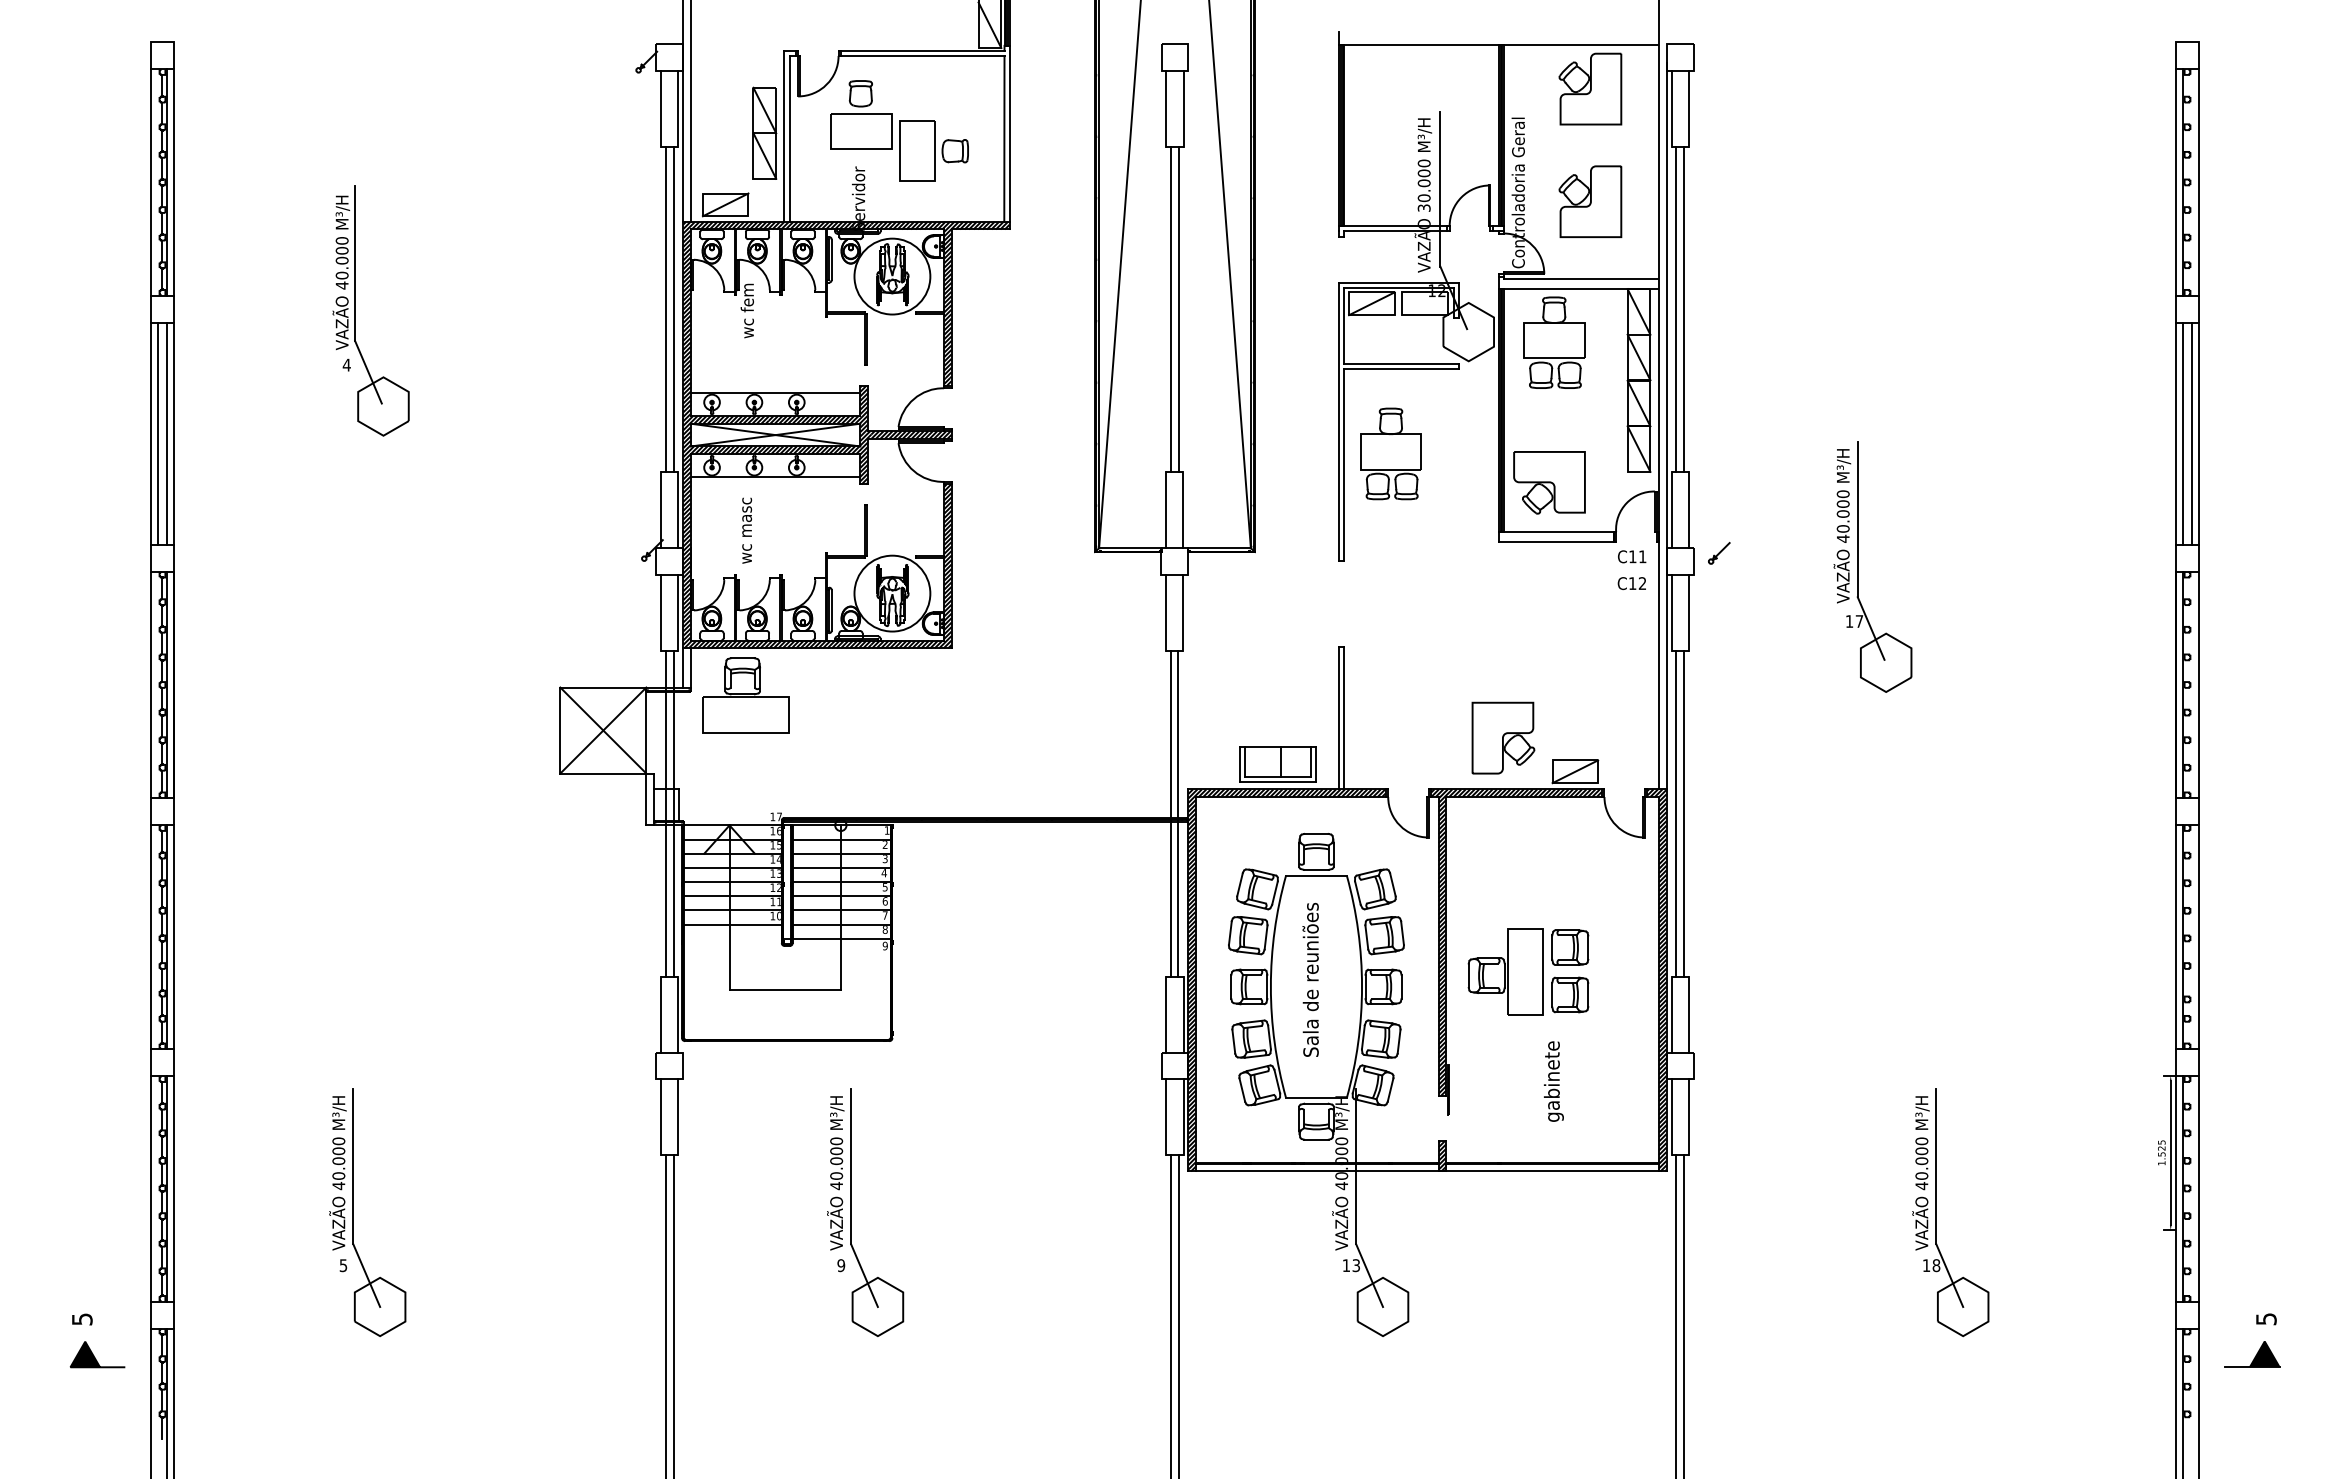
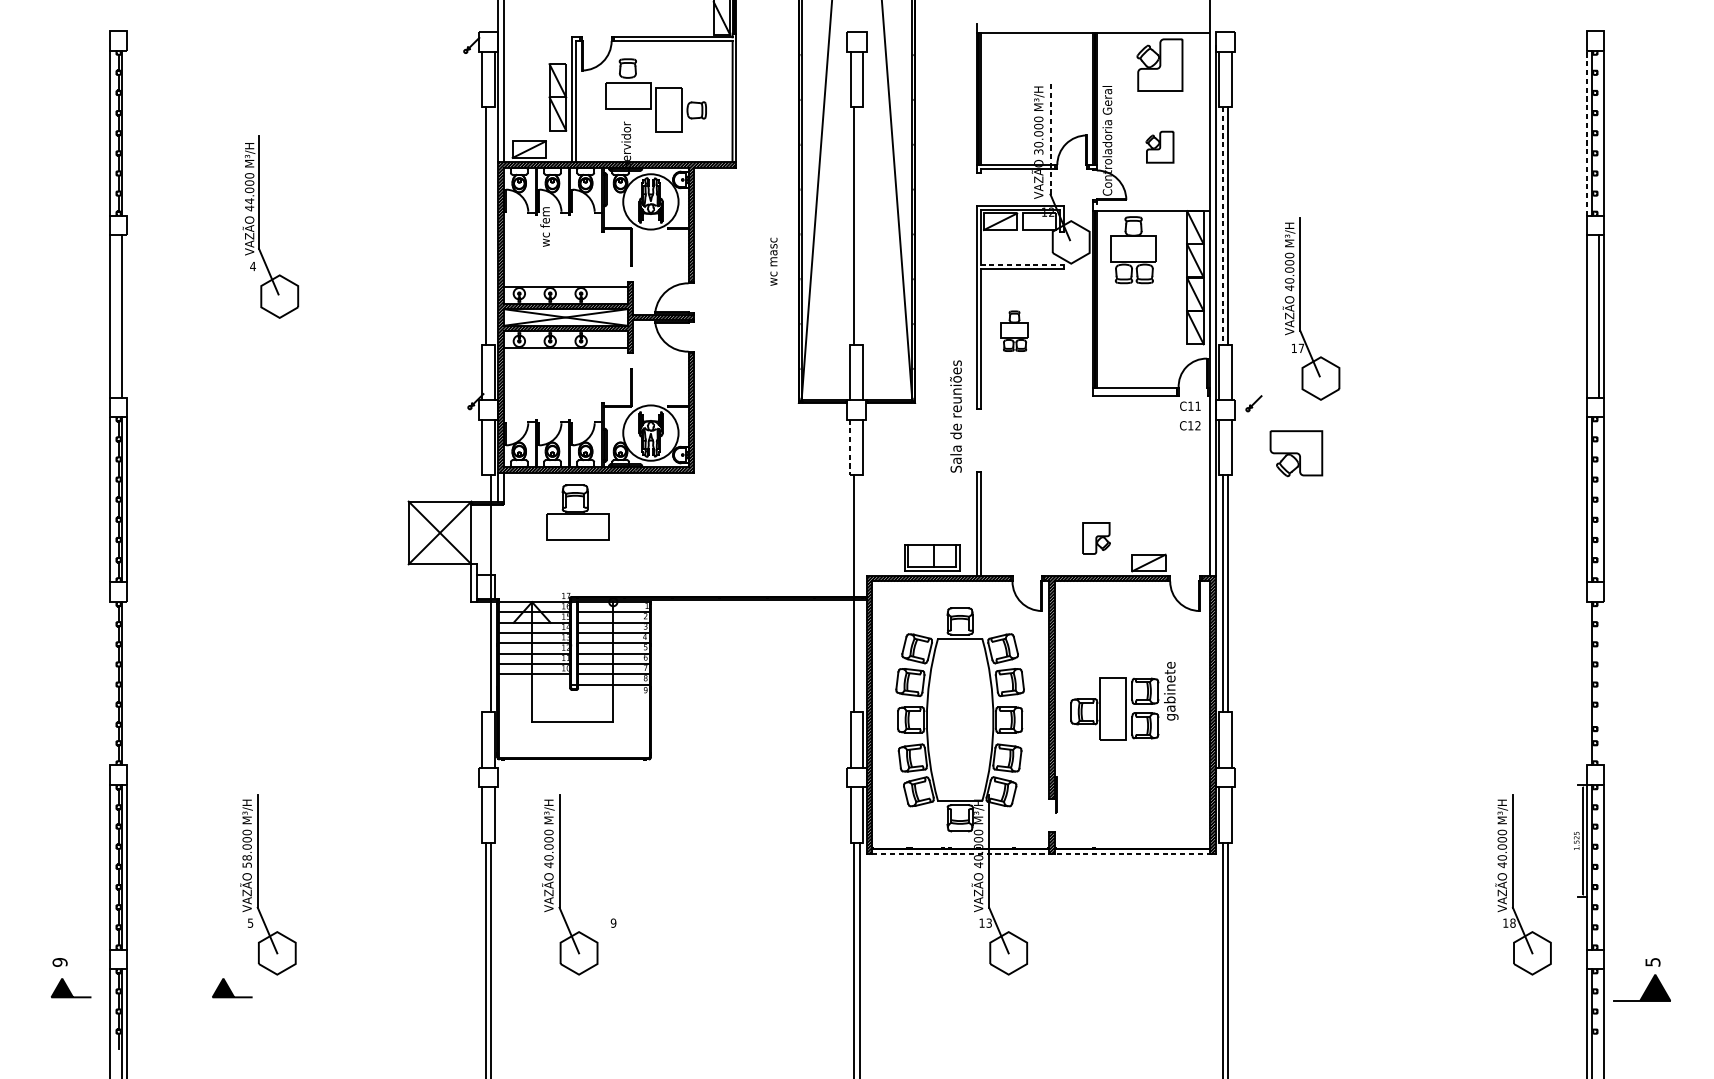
line: (2175, 181) -> (1586, 132), solid -> dashed
line: (174, 182) -> (127, 133), removed
line: (1440, 188) -> (1050, 137), solid -> dashed
part: (1590, 201) -> (1160, 147), size x0.6
text: (341, 275) -> (249, 201), 40 -> 44
line: (1580, 279) -> (1152, 204), removed
line: (673, 309) -> (491, 225), removed
line: (1178, 309) -> (859, 225), removed
line: (1676, 309) -> (1222, 225), solid -> dashed
line: (1402, 363) -> (1022, 265), solid -> dashed
line: (158, 433) -> (115, 316), removed
line: (174, 433) -> (127, 316), removed
line: (2183, 433) -> (1592, 316), removed
part: (1390, 453) -> (1014, 330), size x0.6
part: (1549, 482) -> (1296, 453), moved
text: (747, 530) -> (774, 261), moved
part: (1858, 566) -> (1300, 308), moved
line: (1165, 612) -> (850, 446), solid -> dashed
part: (745, 695) -> (577, 512), moved
part: (1503, 737) -> (1096, 538), size x0.6
line: (666, 813) -> (486, 593), removed
line: (1178, 813) -> (859, 593), removed
line: (150, 937) -> (109, 683), removed
line: (174, 937) -> (127, 683), removed
line: (2175, 937) -> (1586, 683), removed
line: (2199, 937) -> (1604, 683), removed
text: (1310, 979) -> (955, 416), moved
text: (1553, 1081) -> (1170, 691), moved
line: (1427, 1171) -> (1041, 854), solid -> dashed
text: (338, 1181) -> (246, 861), 40 -> 58
part: (851, 1212) -> (559, 884), moved
part: (1936, 1212) -> (1513, 884), moved
text: (81, 1319) -> (59, 962), 5 -> 9
part: (318, 1354) -> (232, 988), added
part: (2252, 1354) -> (1642, 988), size x1.4

